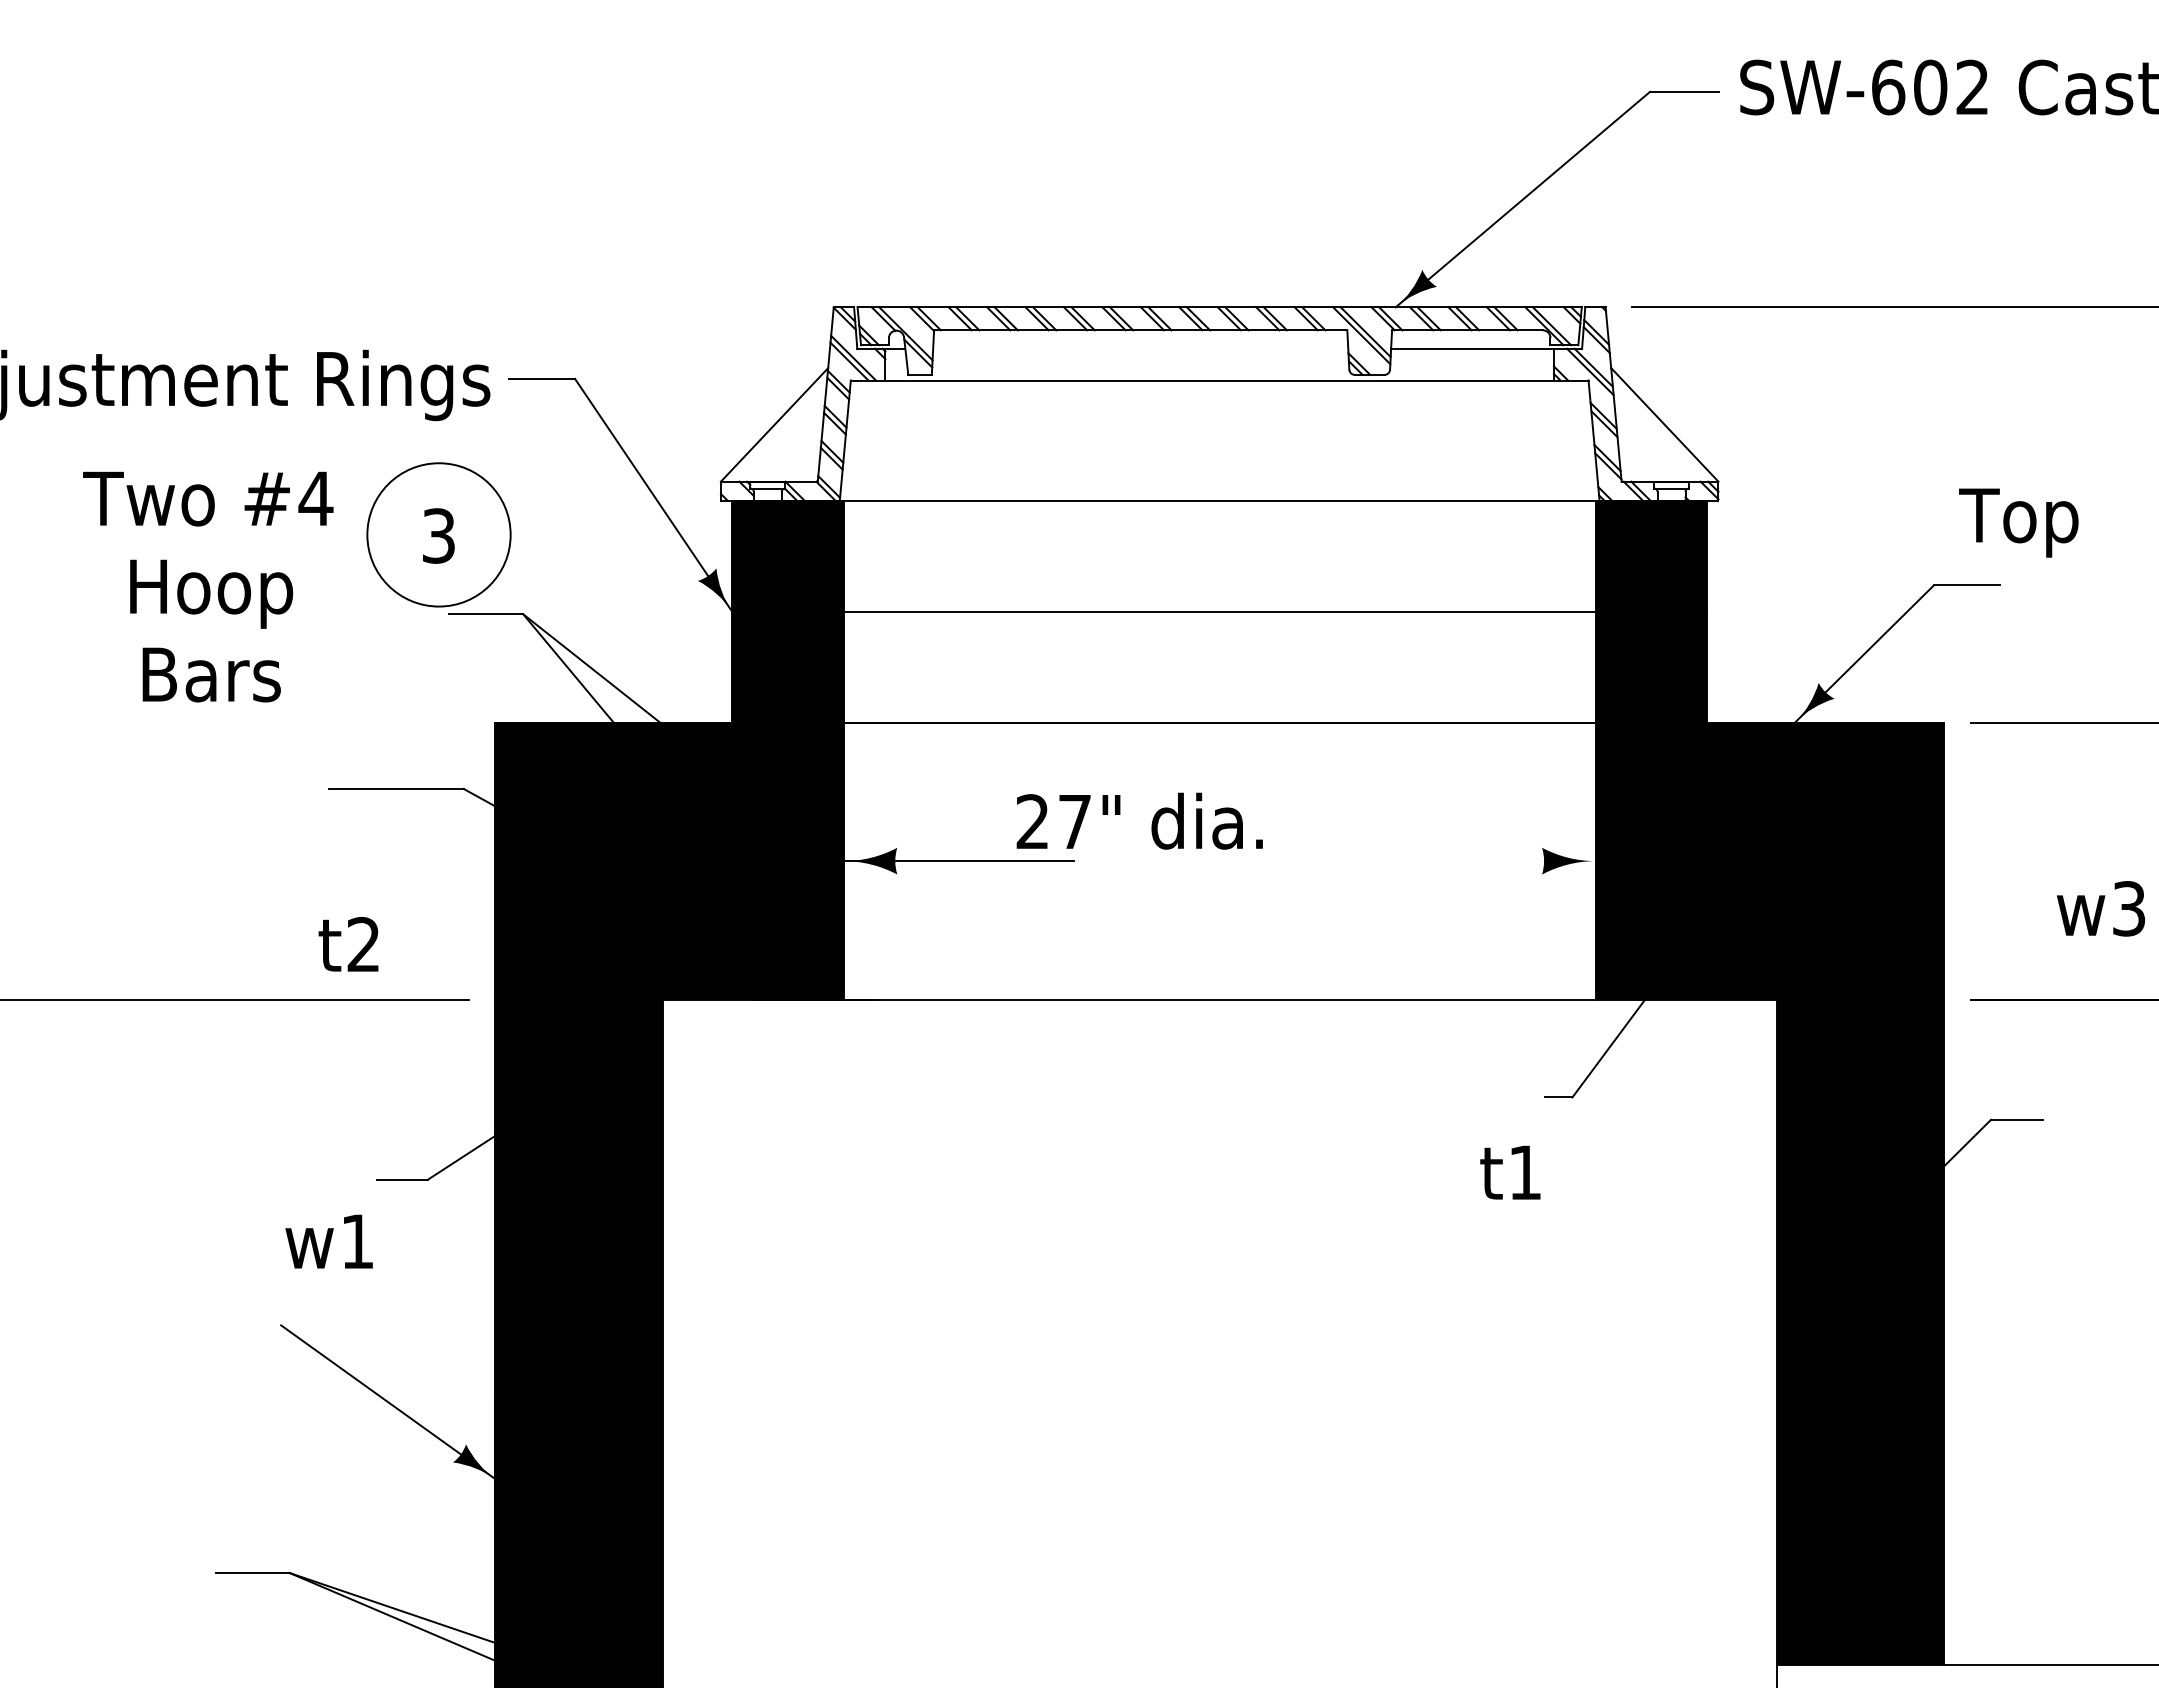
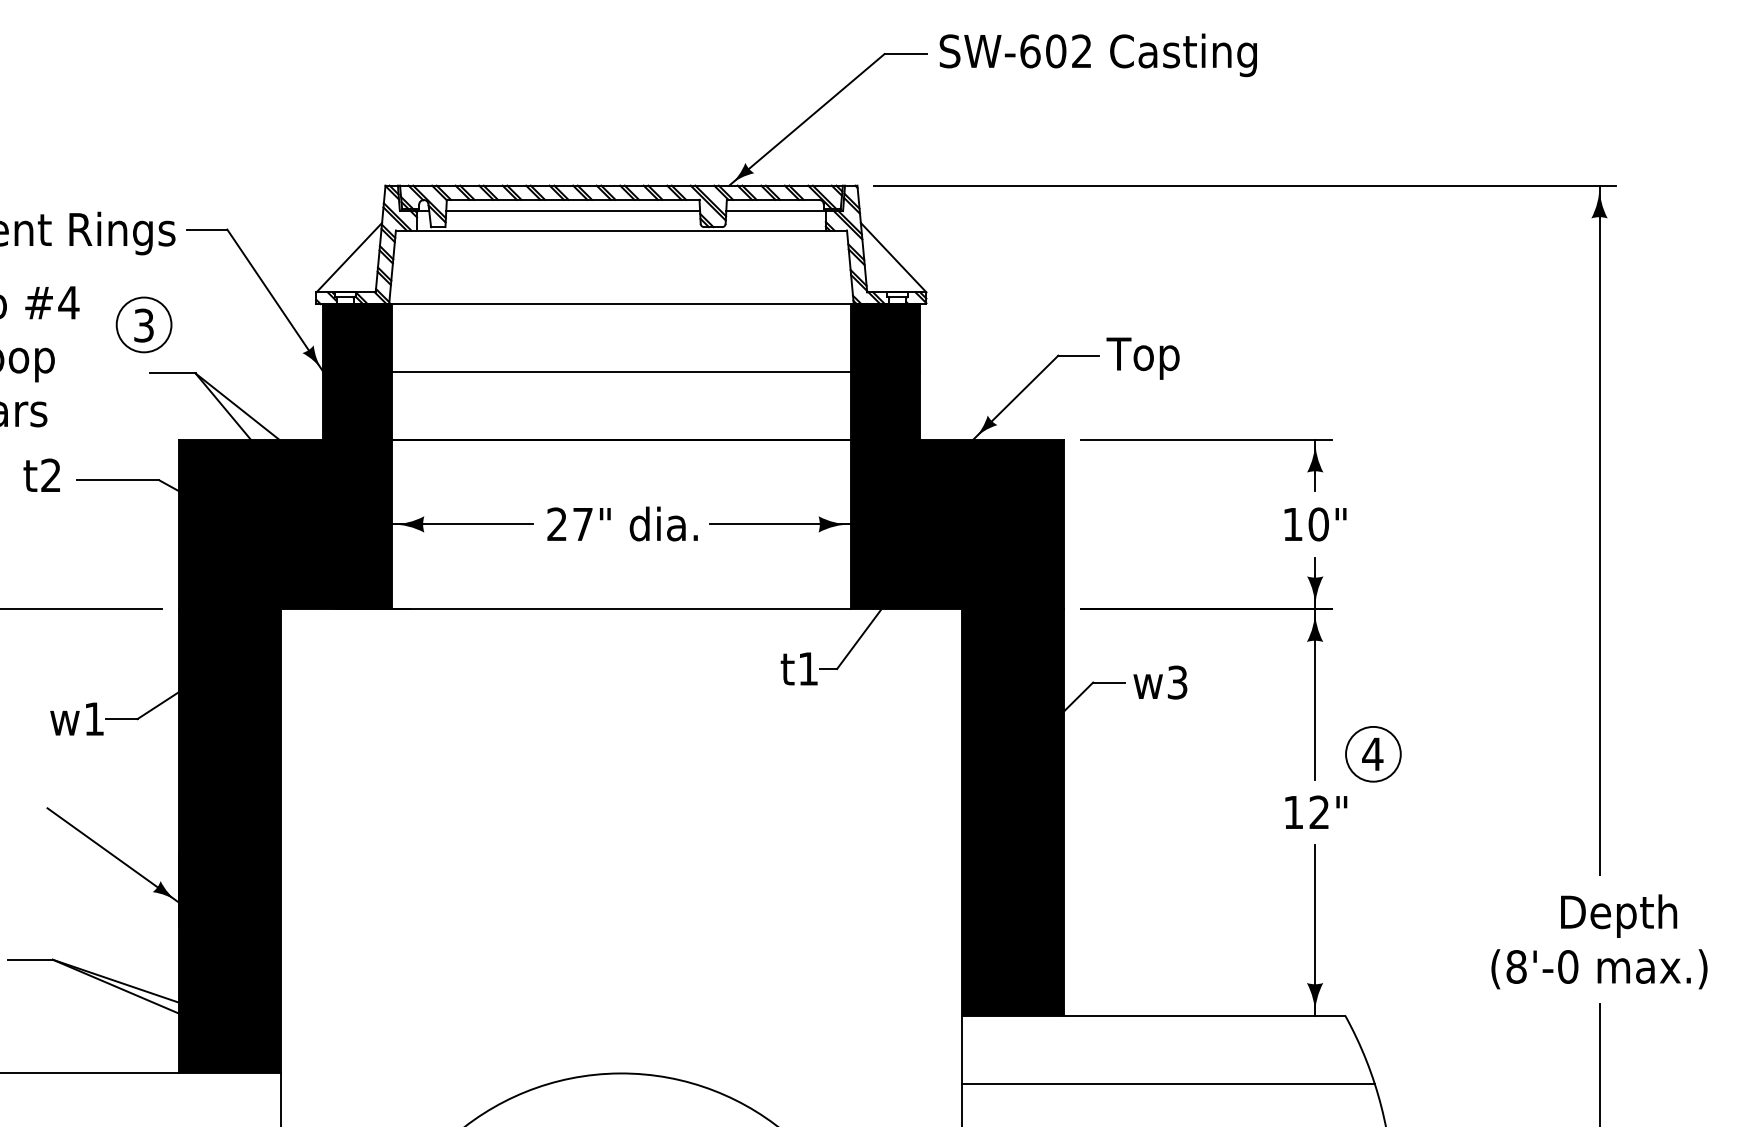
line: (1141, 349) -> (573, 211), added
text: (2017, 522) -> (1142, 358), moved
circle: (438, 534) -> (143, 324), size x0.62
text: (1139, 820) -> (622, 523), moved
line: (1479, 861) -> (780, 524), added
text: (2101, 908) -> (1160, 682), moved
text: (348, 943) -> (41, 474), moved
text: (1509, 1171) -> (798, 668), moved
text: (328, 1240) -> (76, 718), moved

